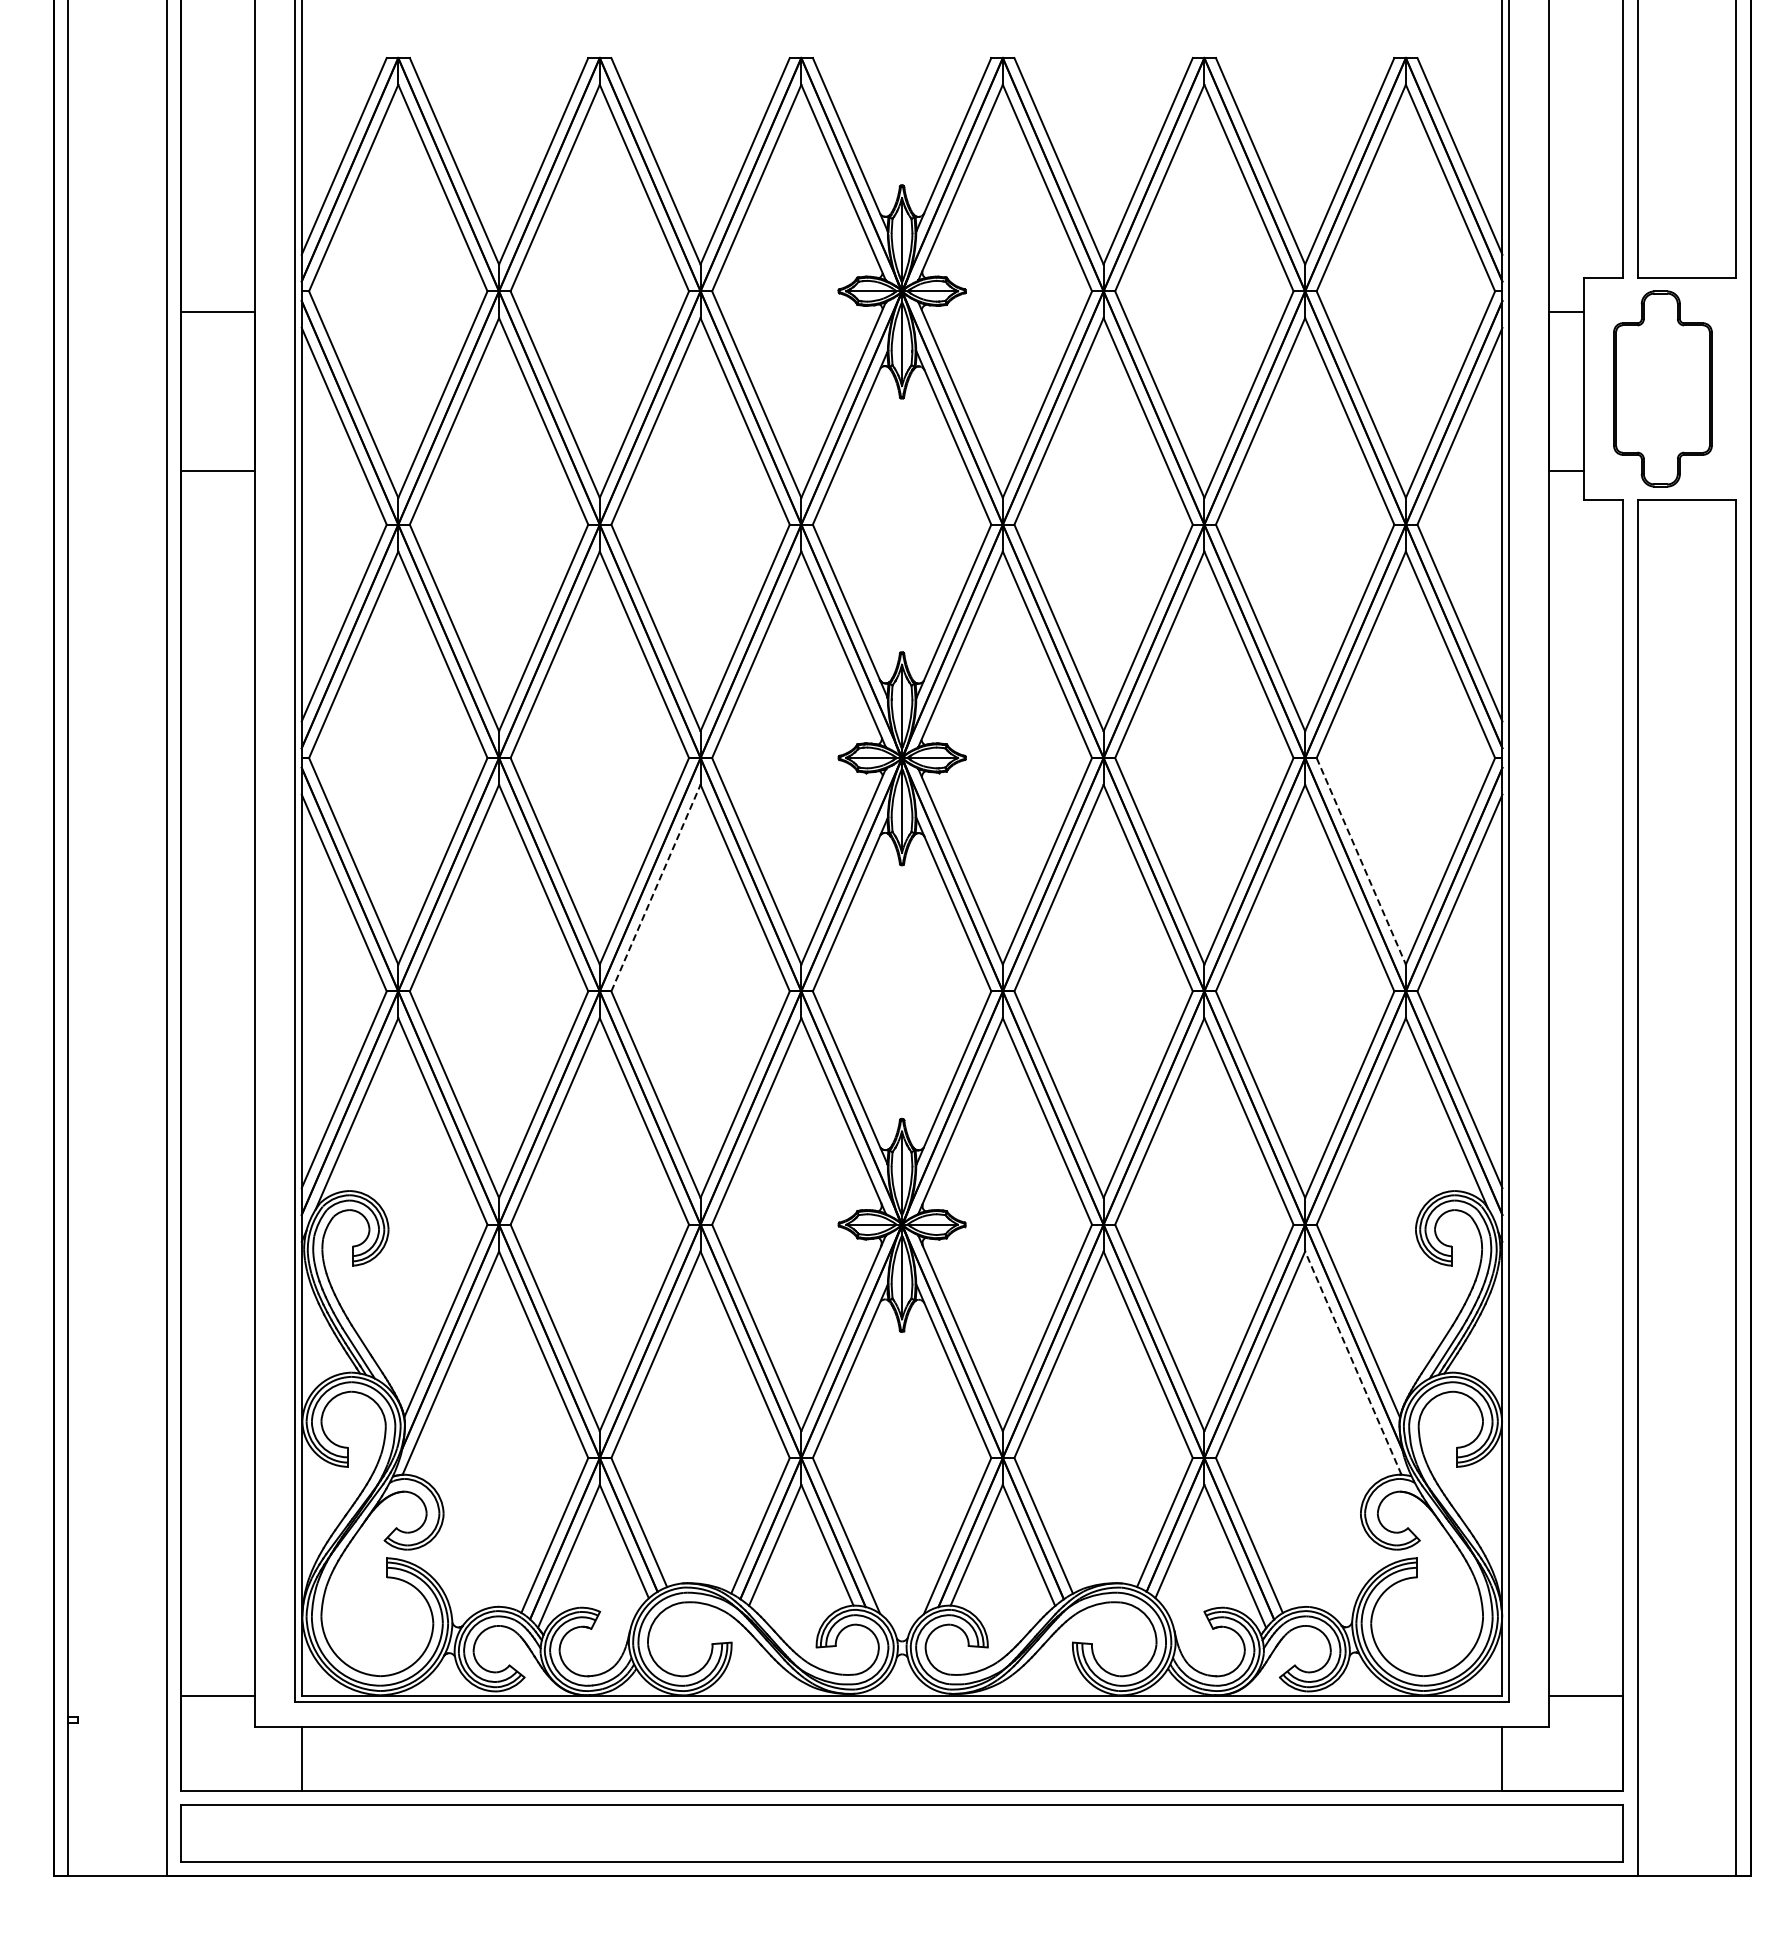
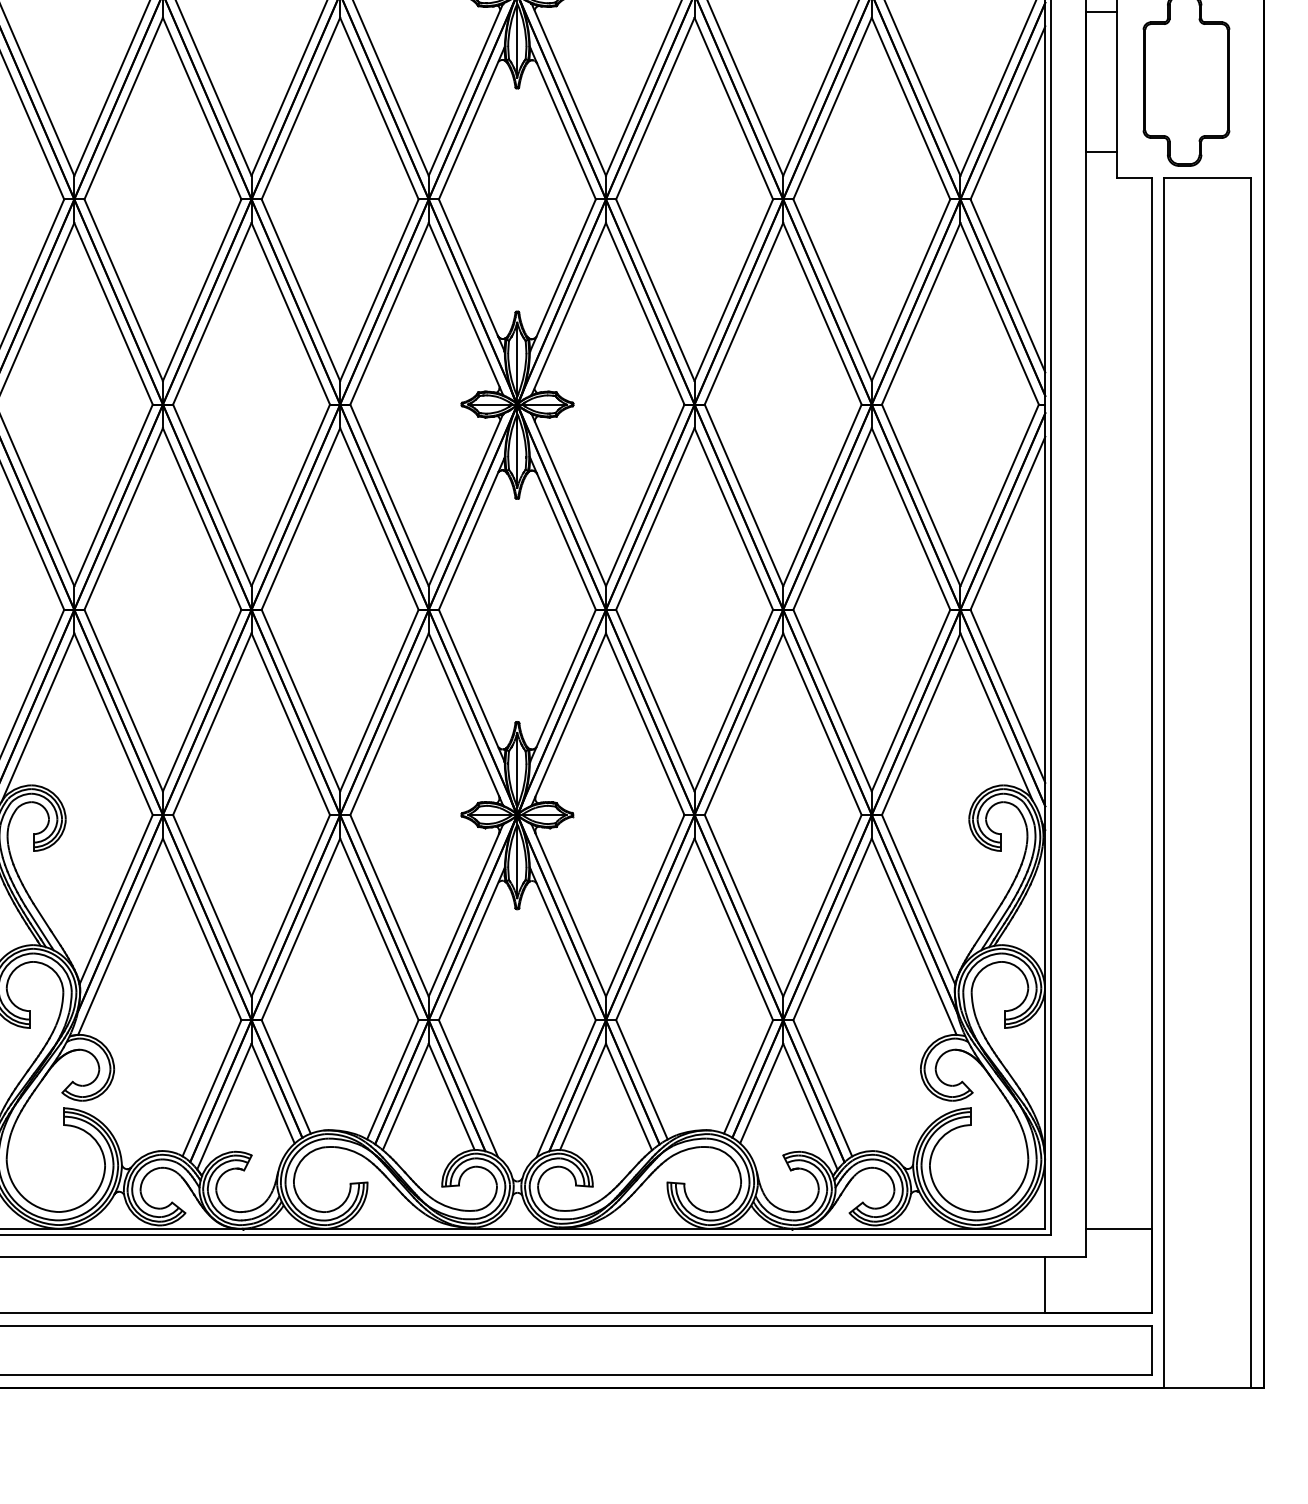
line: (1361, 861) -> (921, 495), dashed -> solid
line: (656, 887) -> (301, 518), dashed -> solid
line: (1353, 1363) -> (914, 937), dashed -> solid

